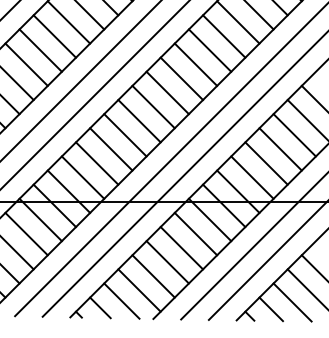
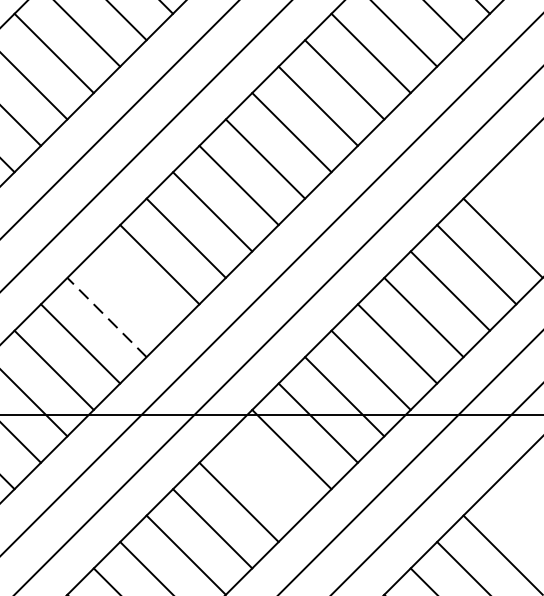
line: (125, 135) -> (133, 291), removed
line: (111, 149) -> (107, 317), solid -> dashed
line: (195, 233) -> (264, 474), removed

